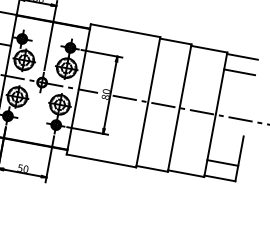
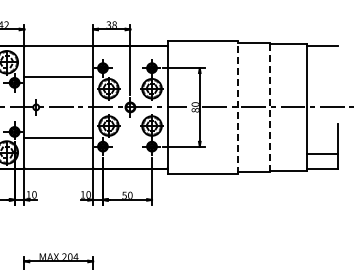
line: (239, 72) -> (322, 61), removed
line: (148, 101) -> (238, 106), solid -> dashed
line: (179, 108) -> (270, 107), solid -> dashed

